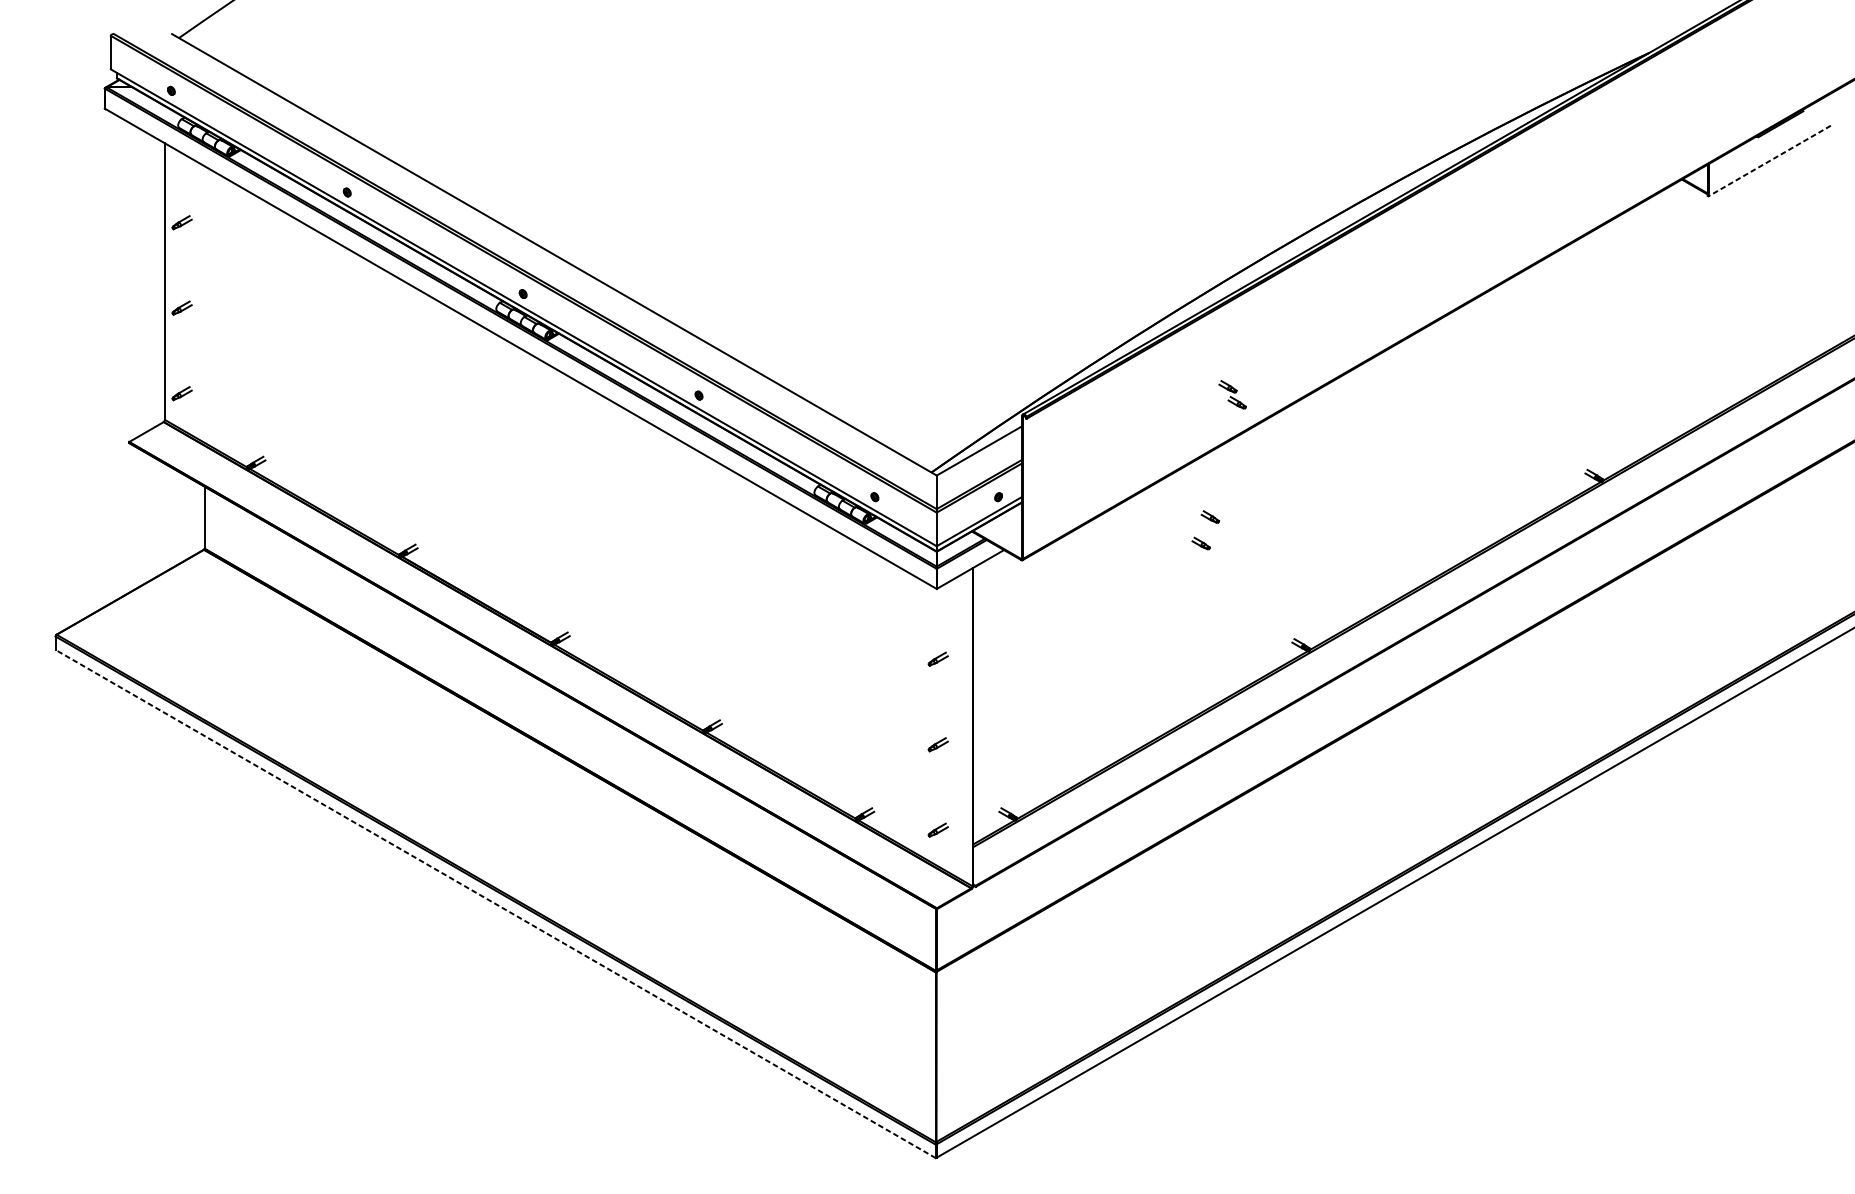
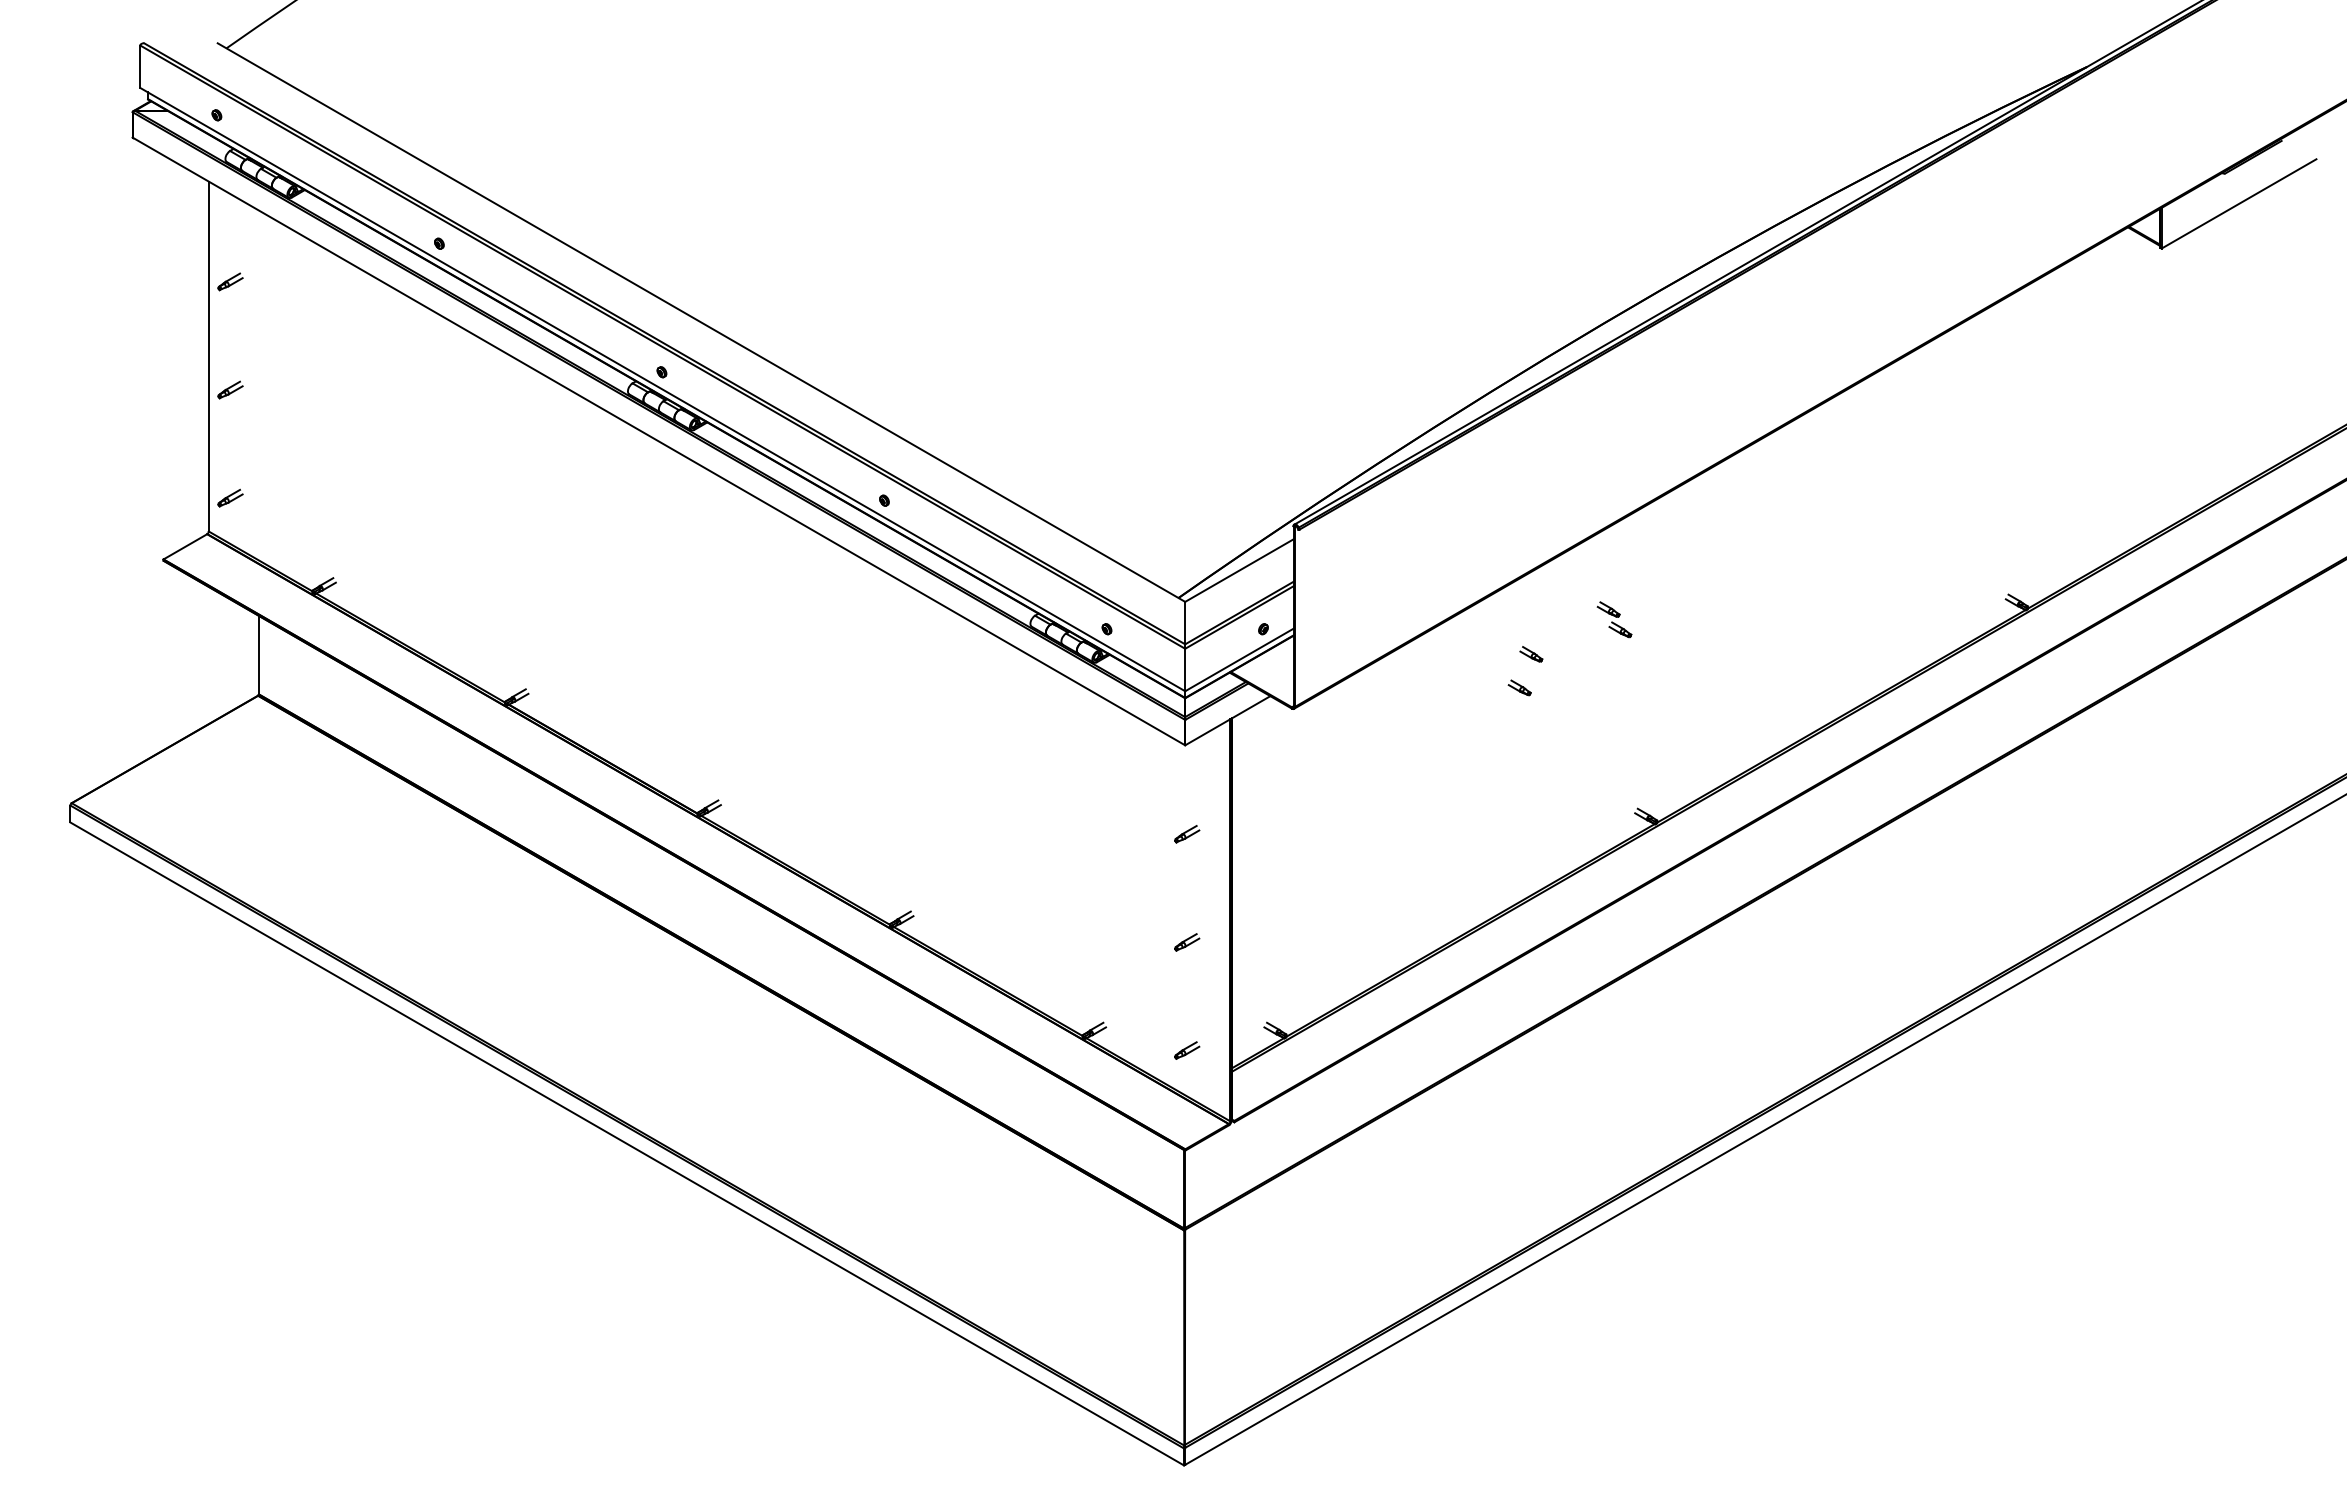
line: (1769, 161) -> (2238, 204), dashed -> solid
part: (1232, 394) -> (1614, 619), moved
line: (495, 903) -> (627, 1143), dashed -> solid

